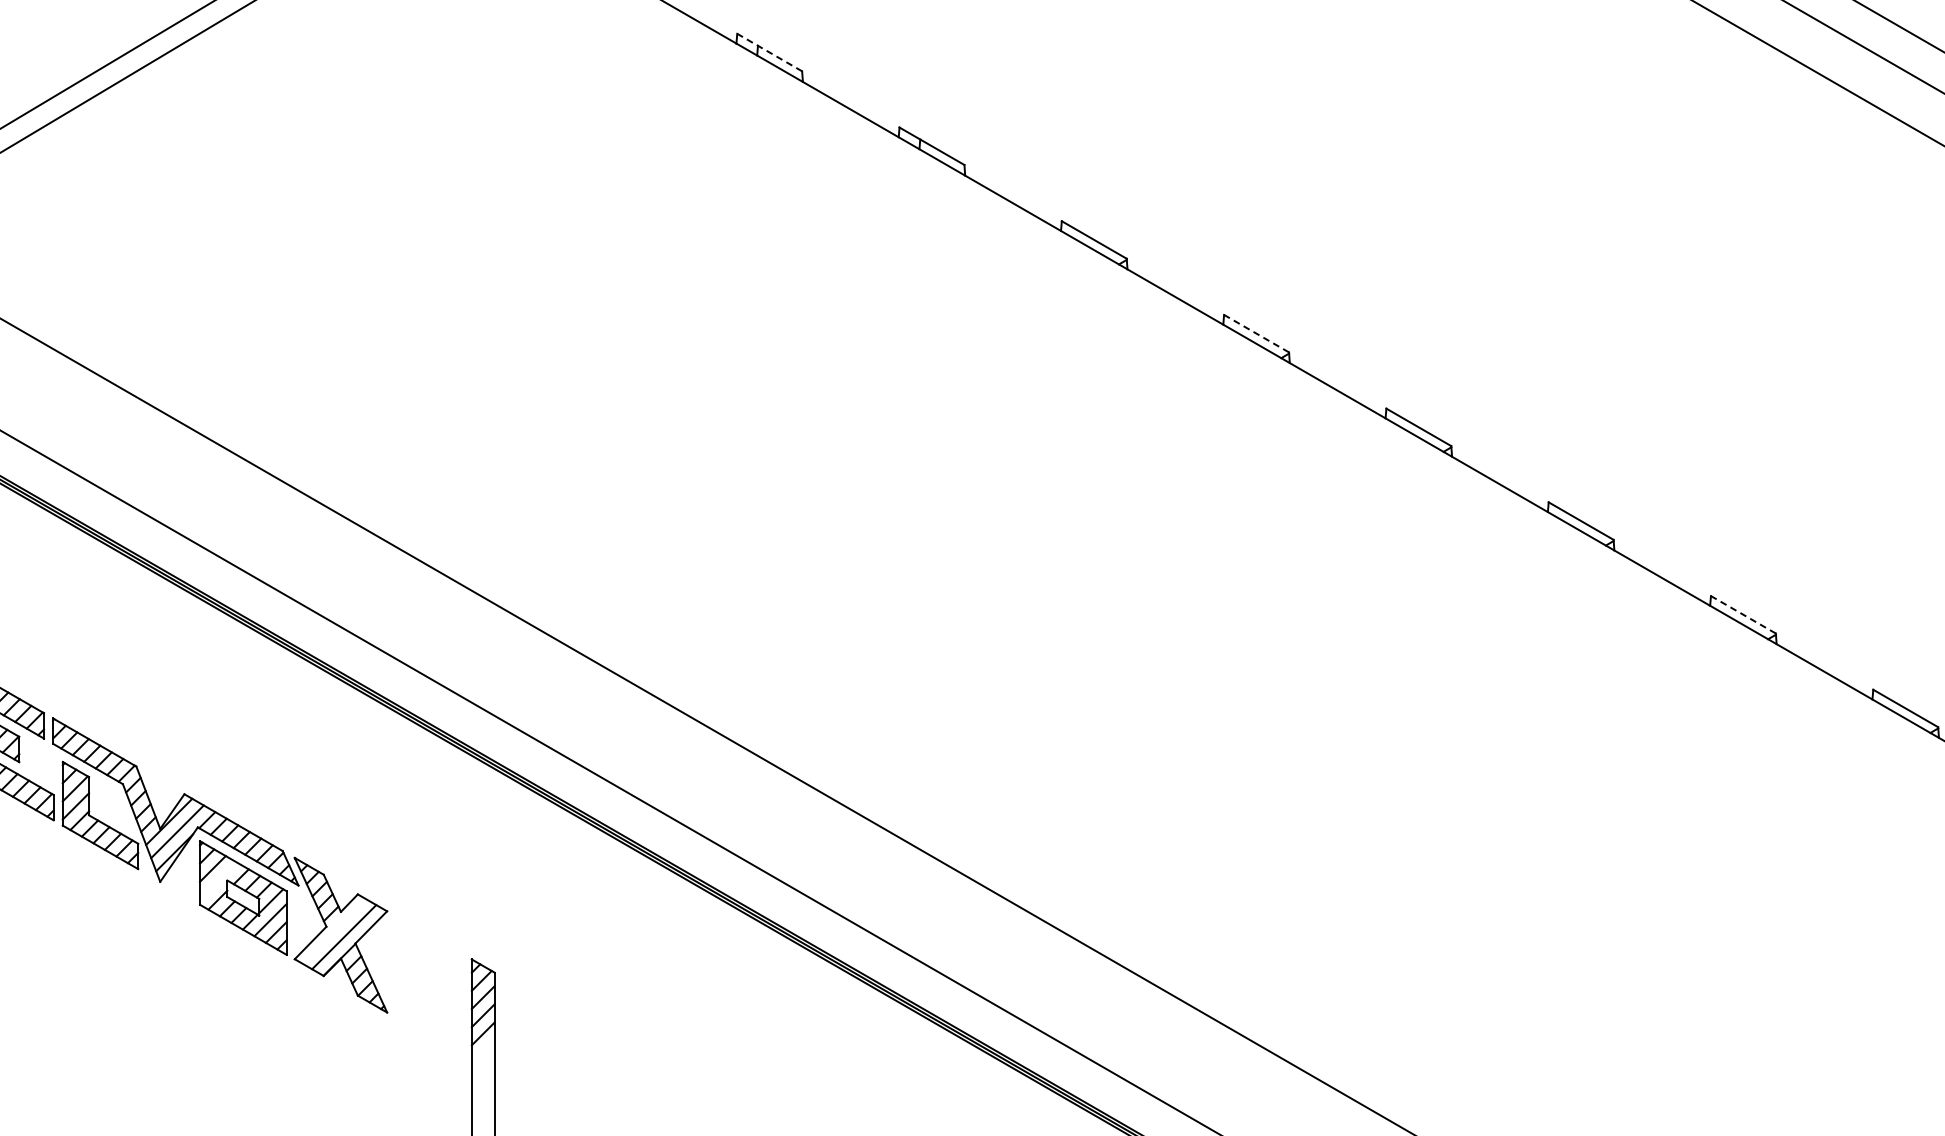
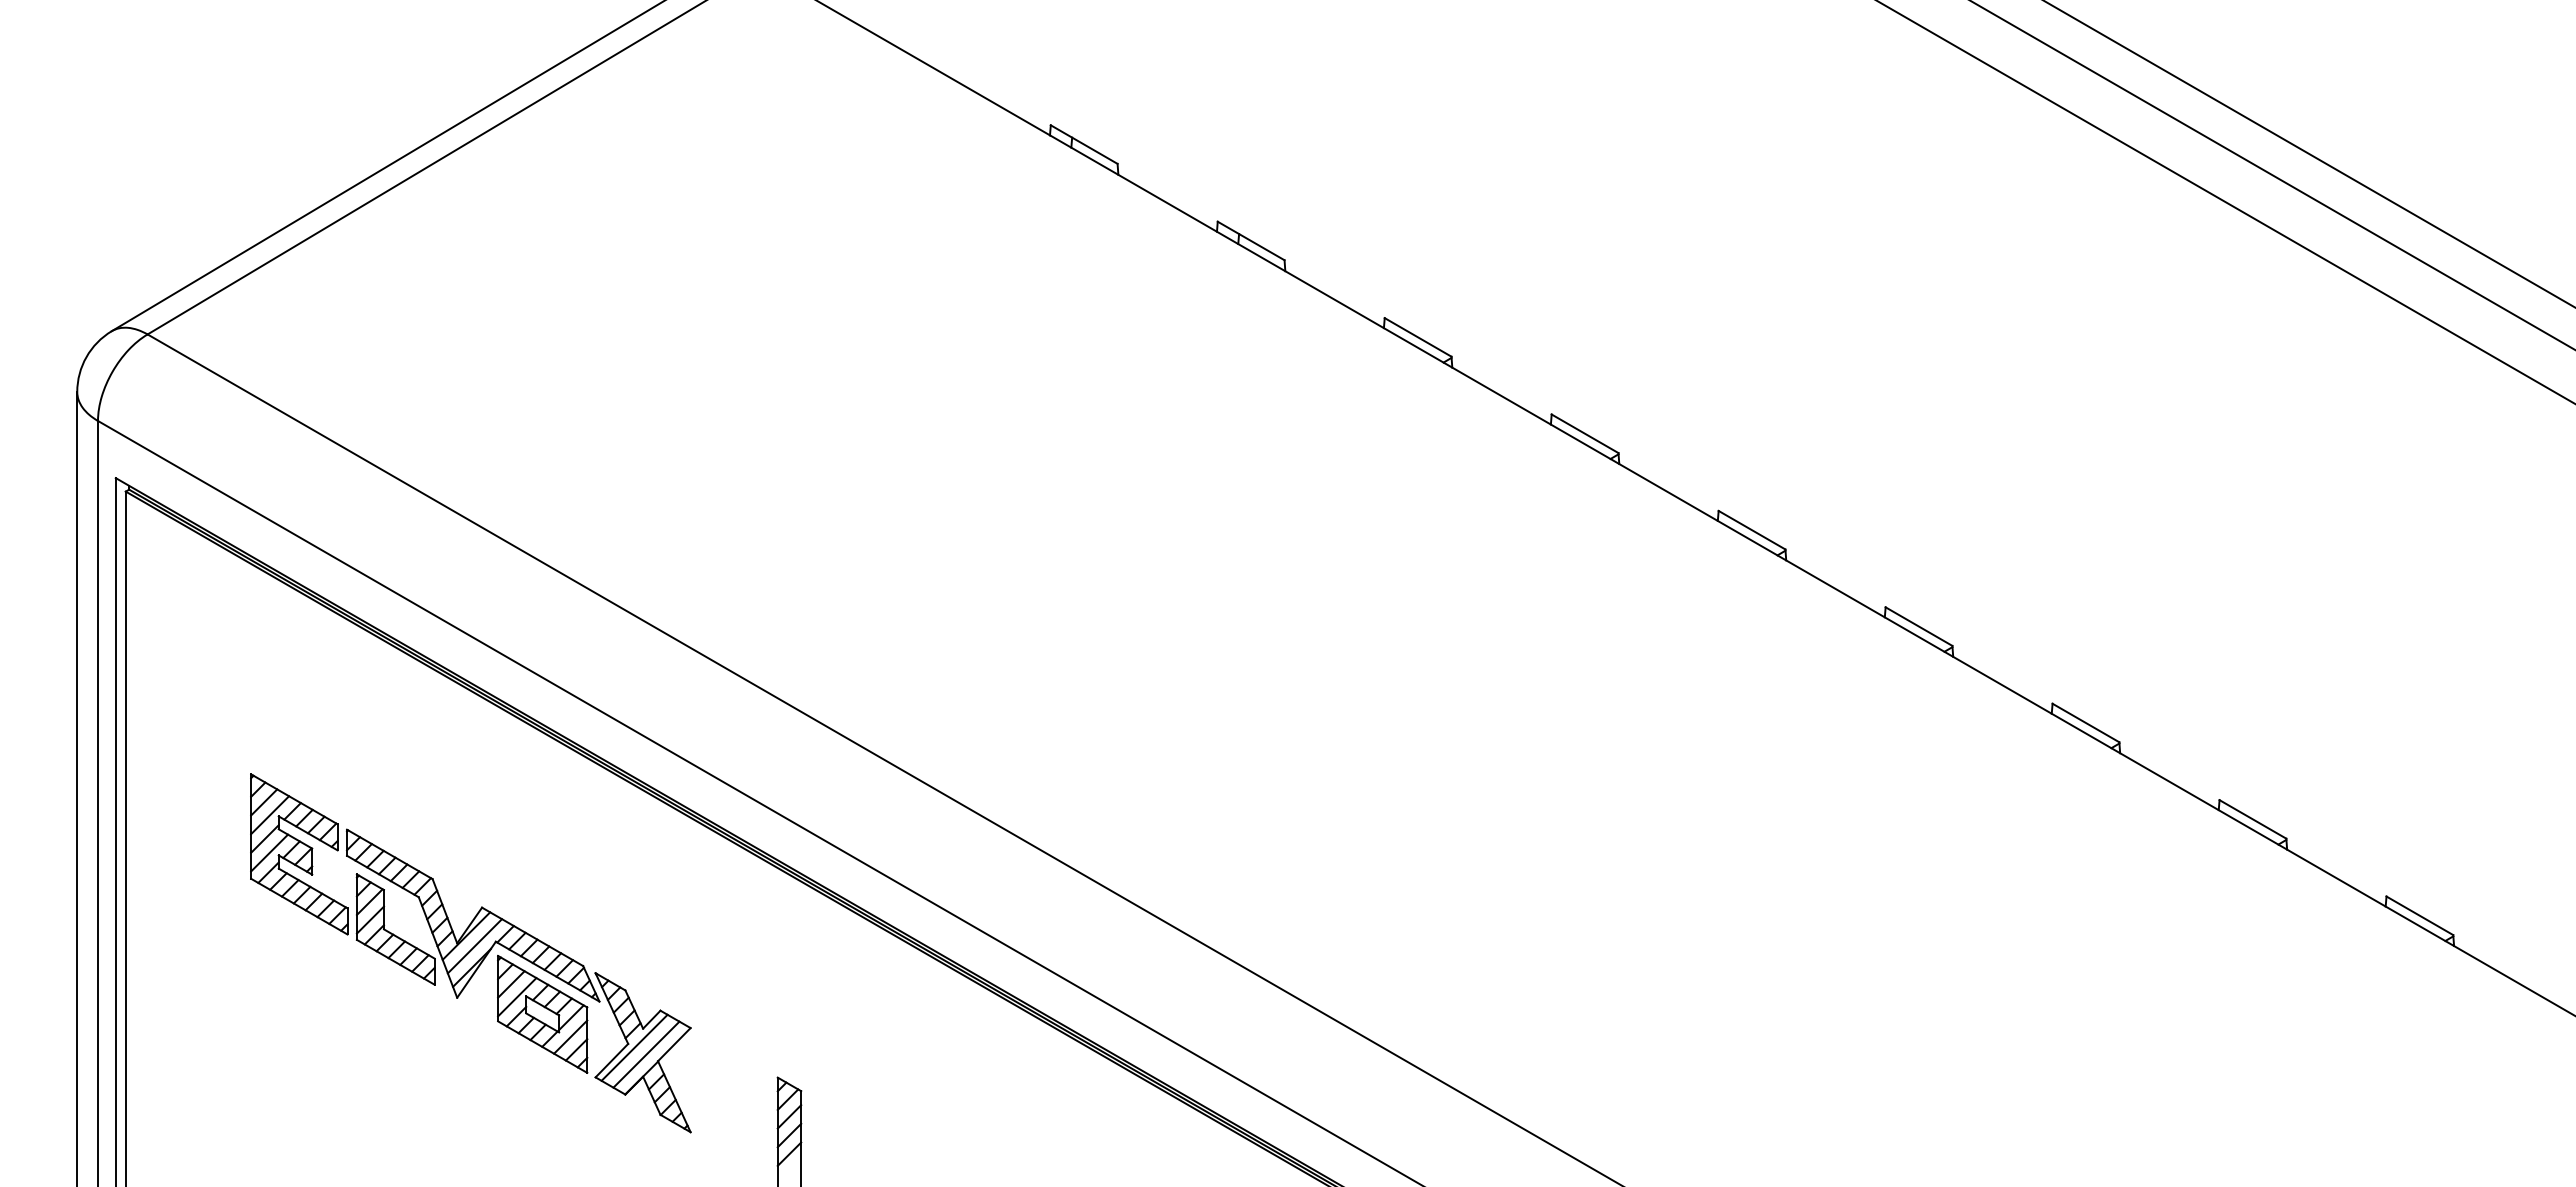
line: (769, 52) -> (1084, 144), dashed -> solid
line: (1256, 333) -> (1585, 433), dashed -> solid
line: (1742, 615) -> (2085, 723), dashed -> solid
line: (218, 881) -> (517, 997), added
line: (332, 930) -> (634, 1047), added

